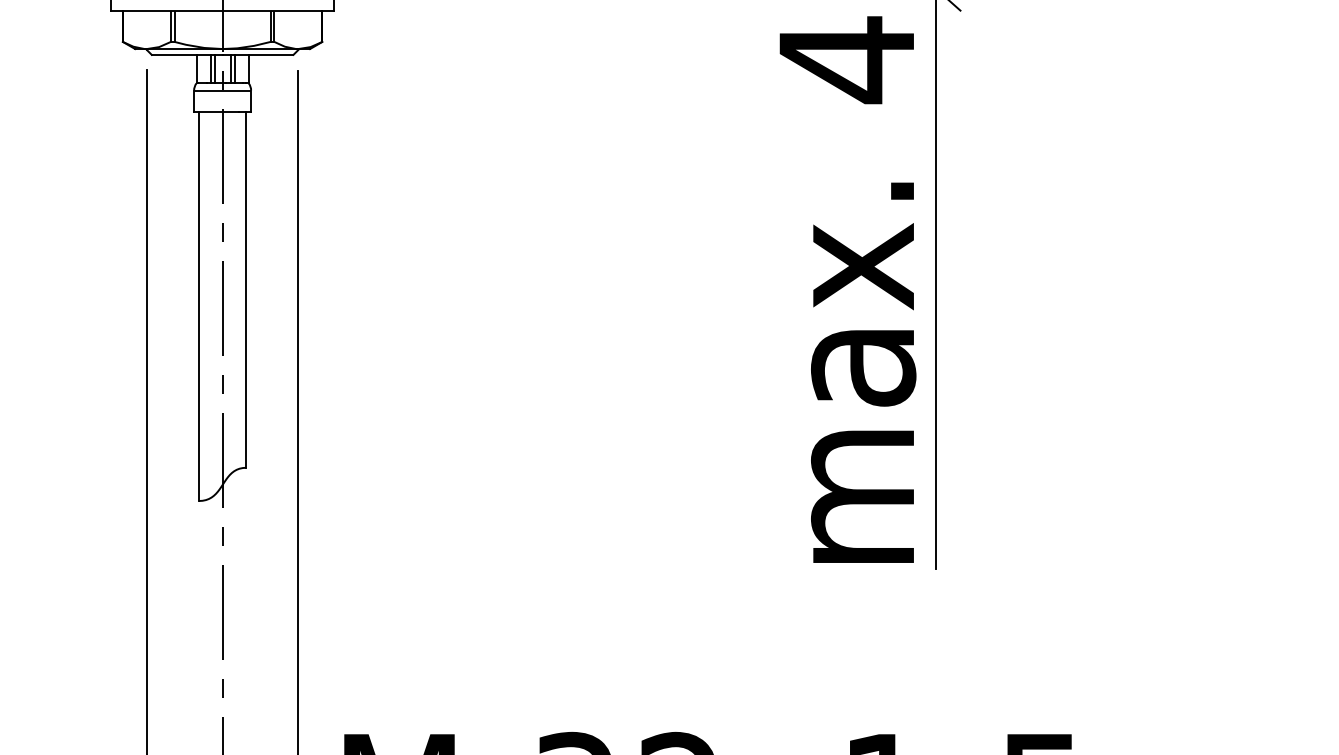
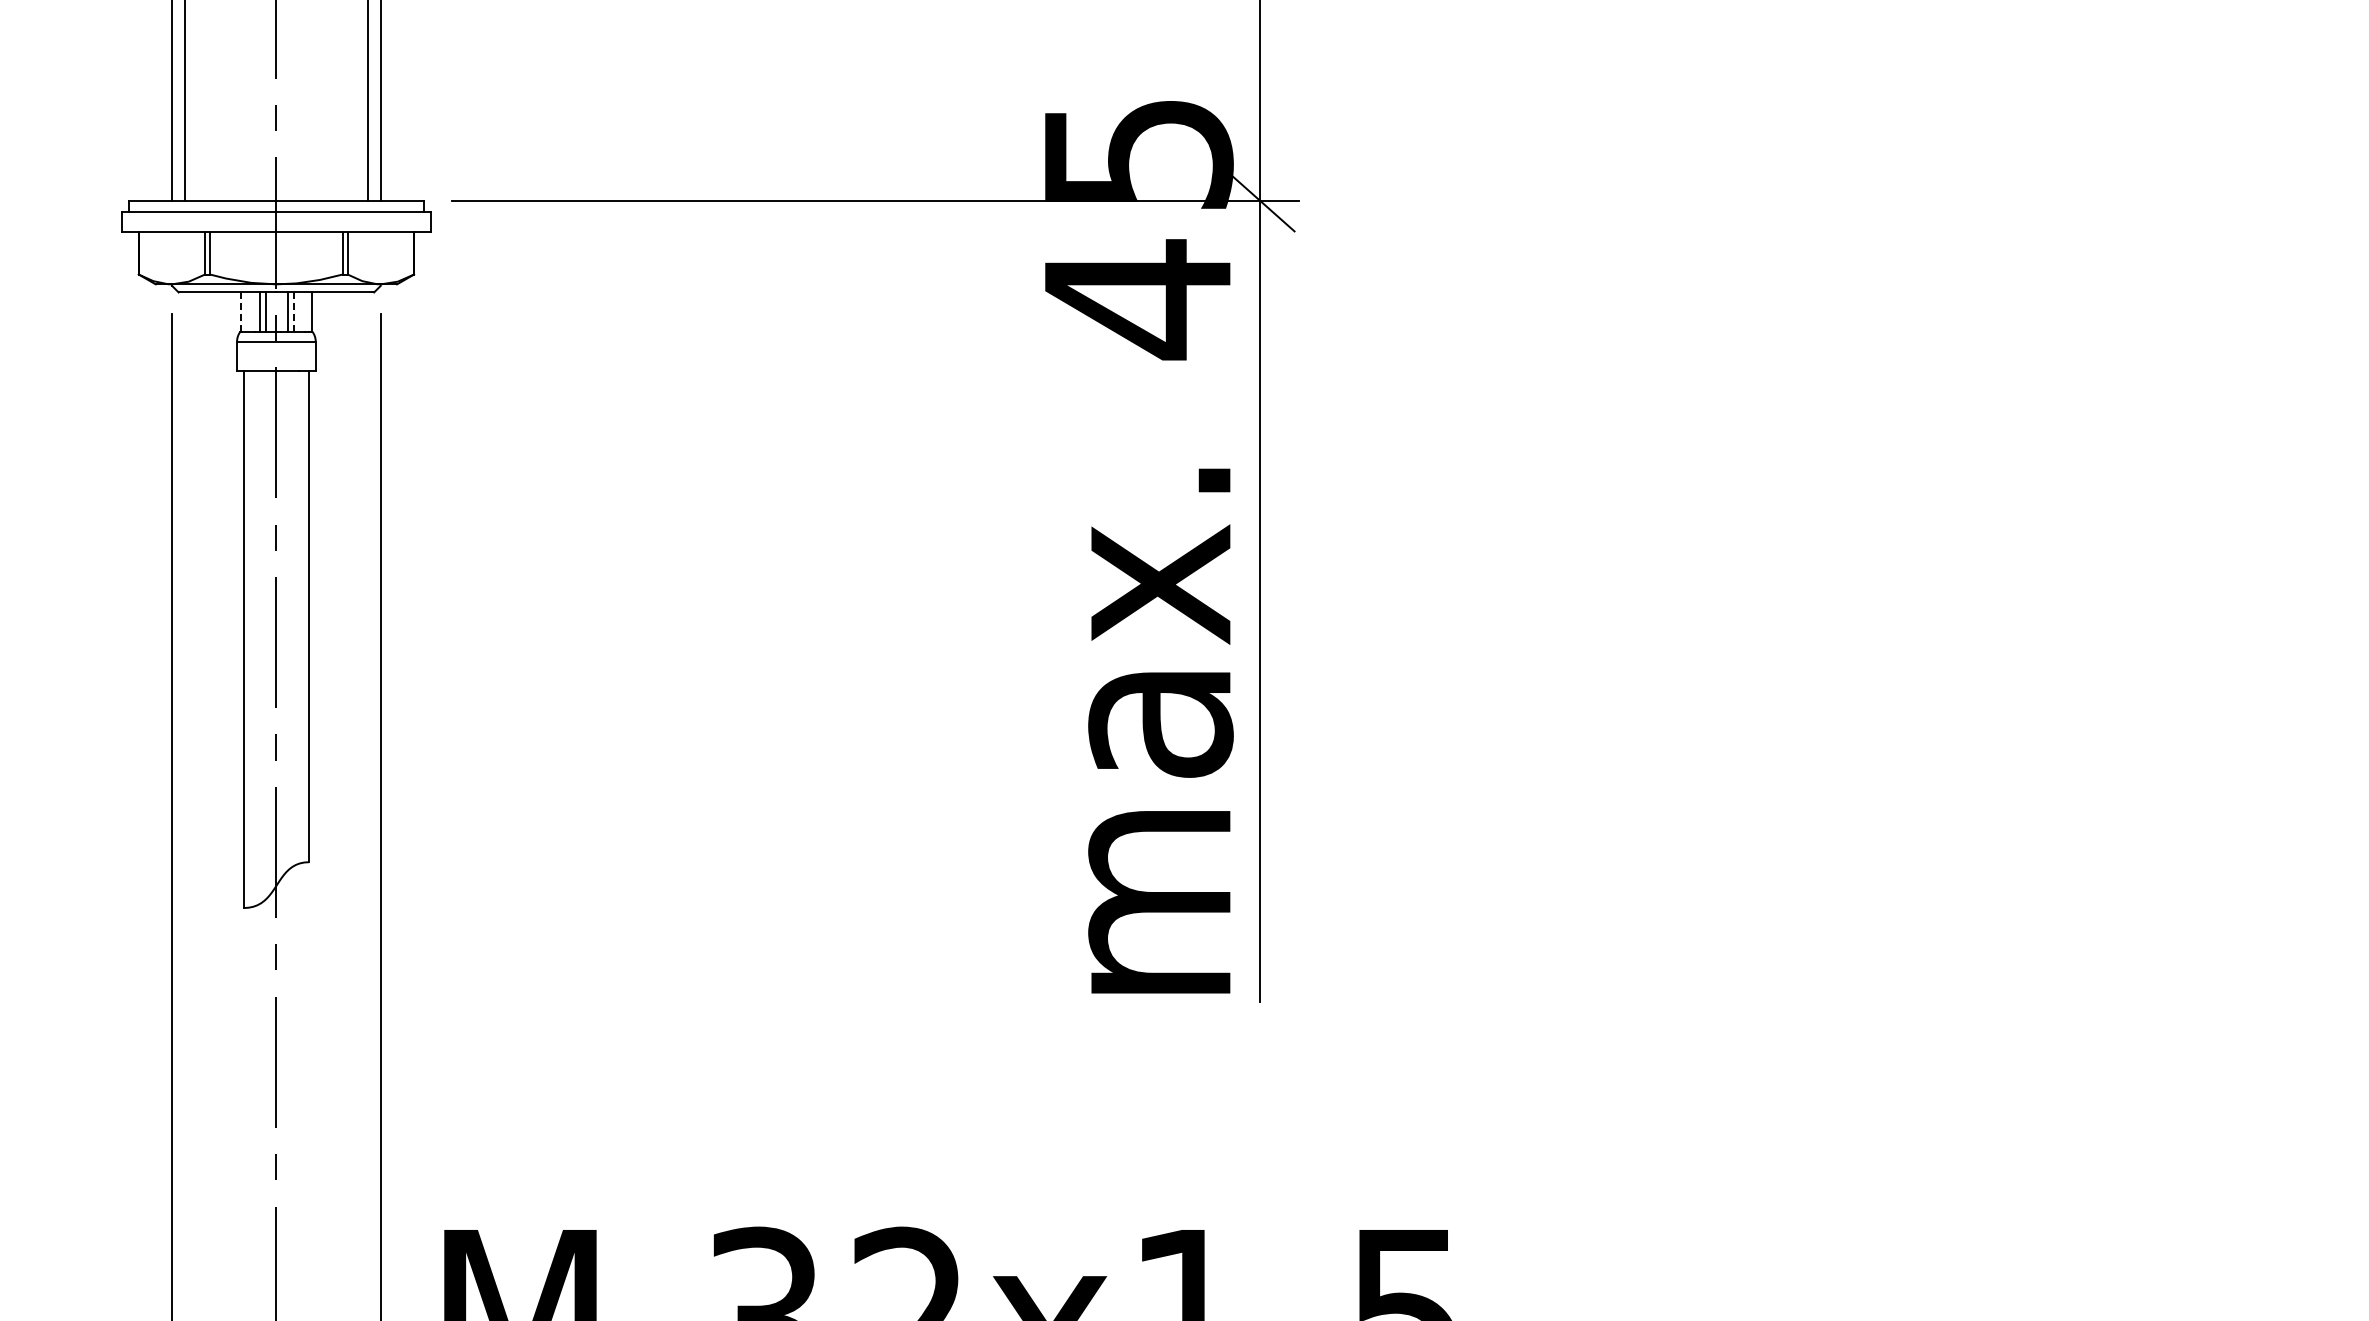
line: (196, 69) -> (240, 312), solid -> dashed
line: (235, 69) -> (293, 312), solid -> dashed

